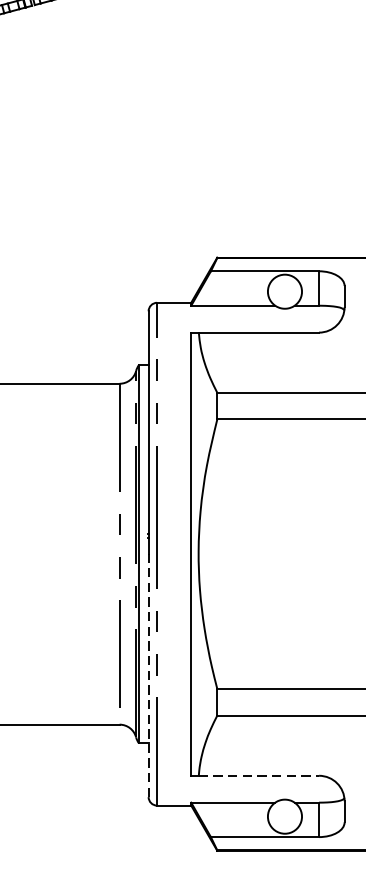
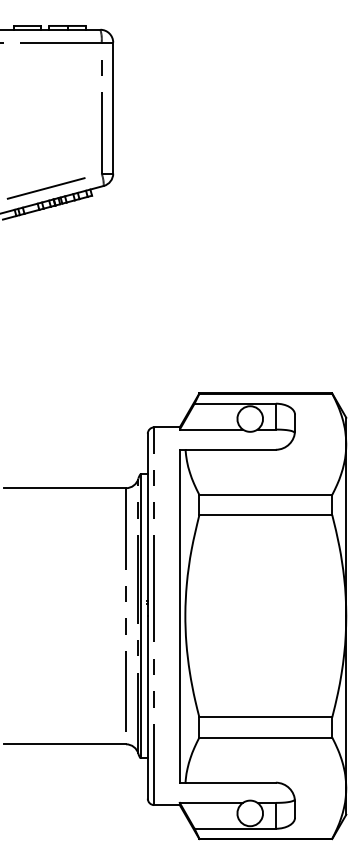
line: (148, 674) -> (147, 706), dashed -> solid
line: (260, 775) -> (231, 782), dashed -> solid

